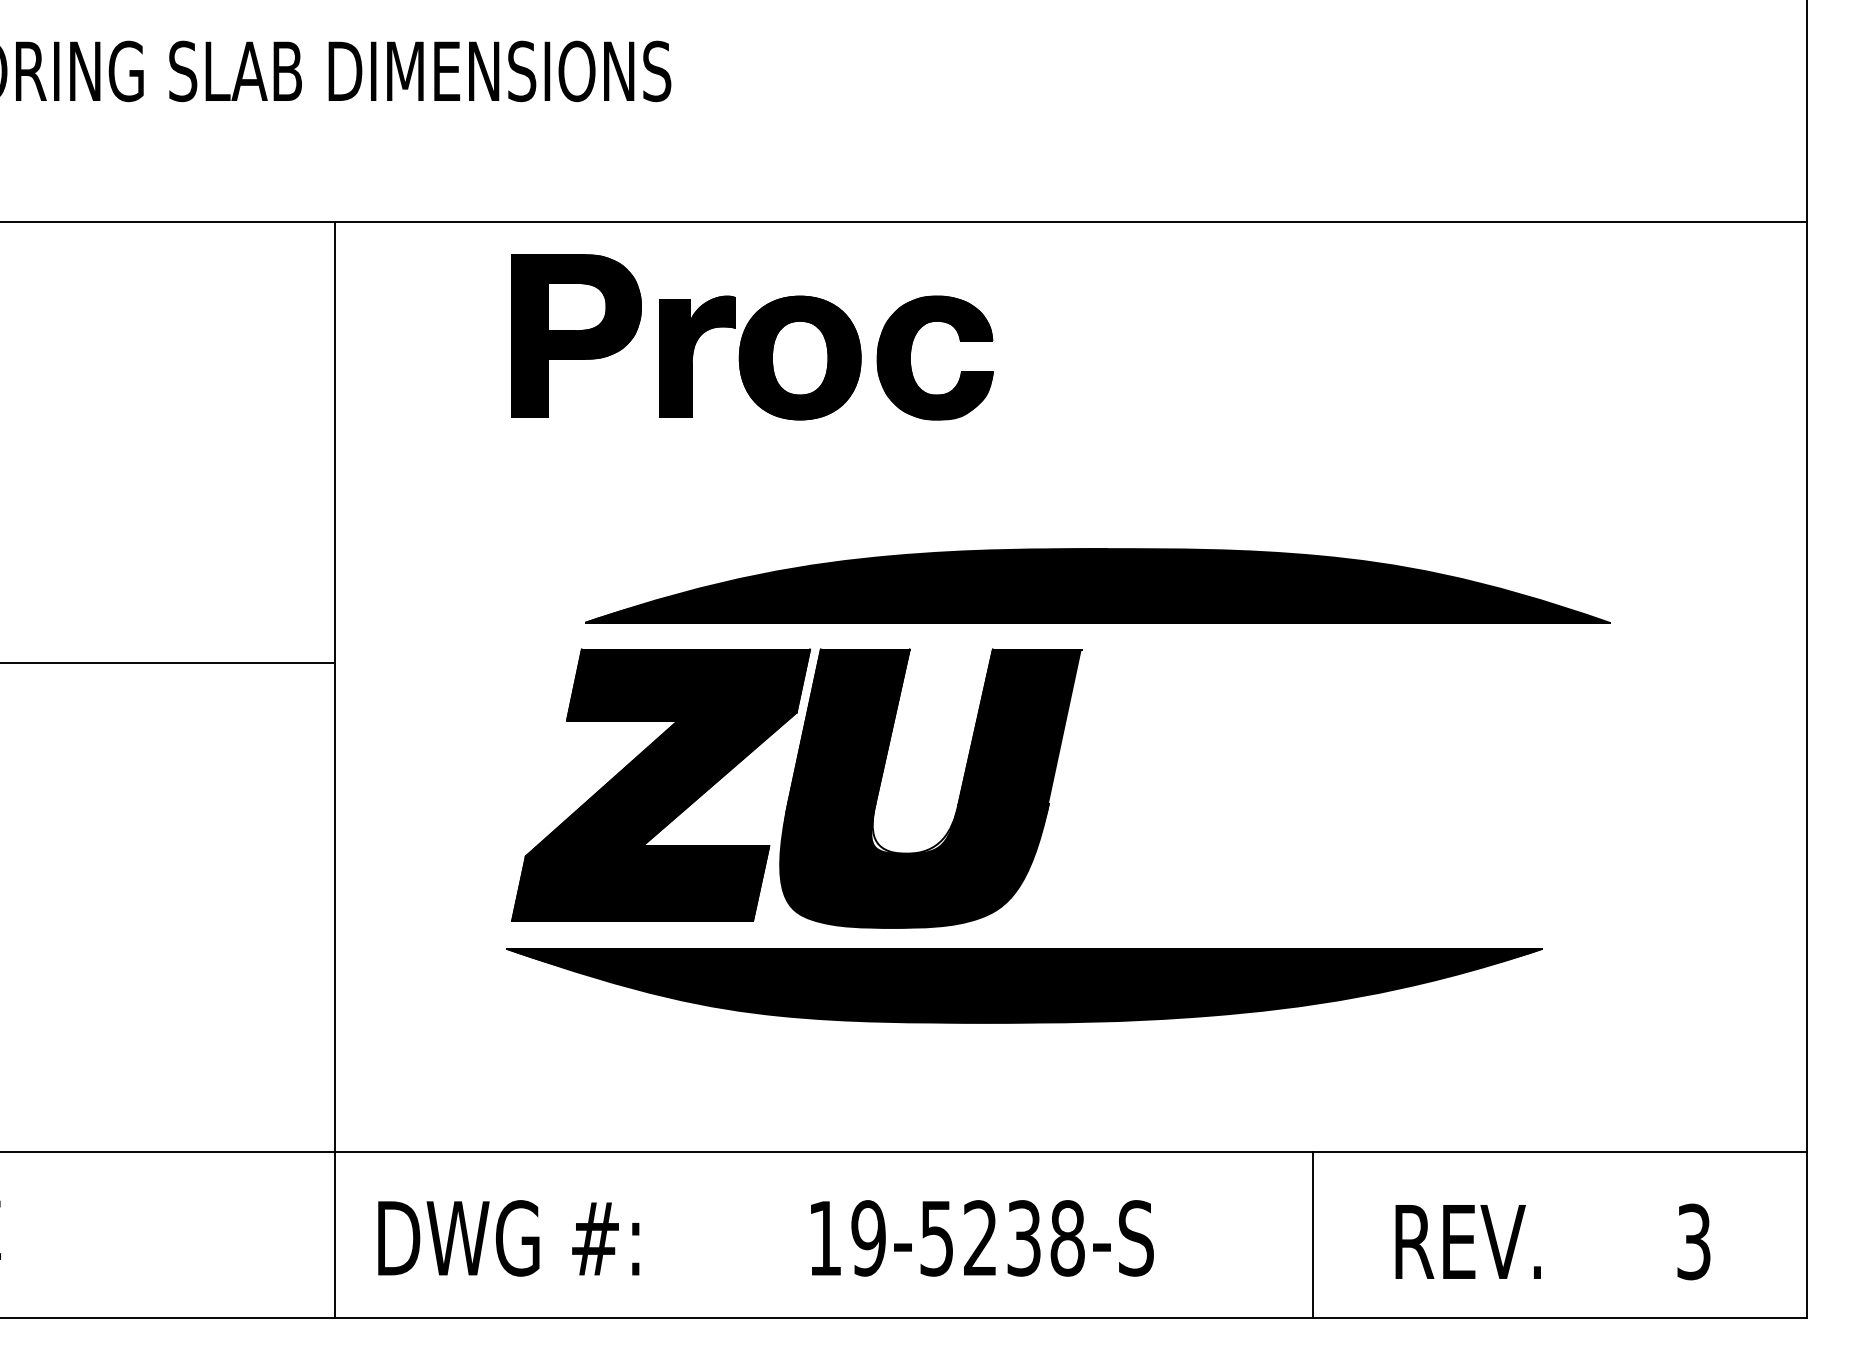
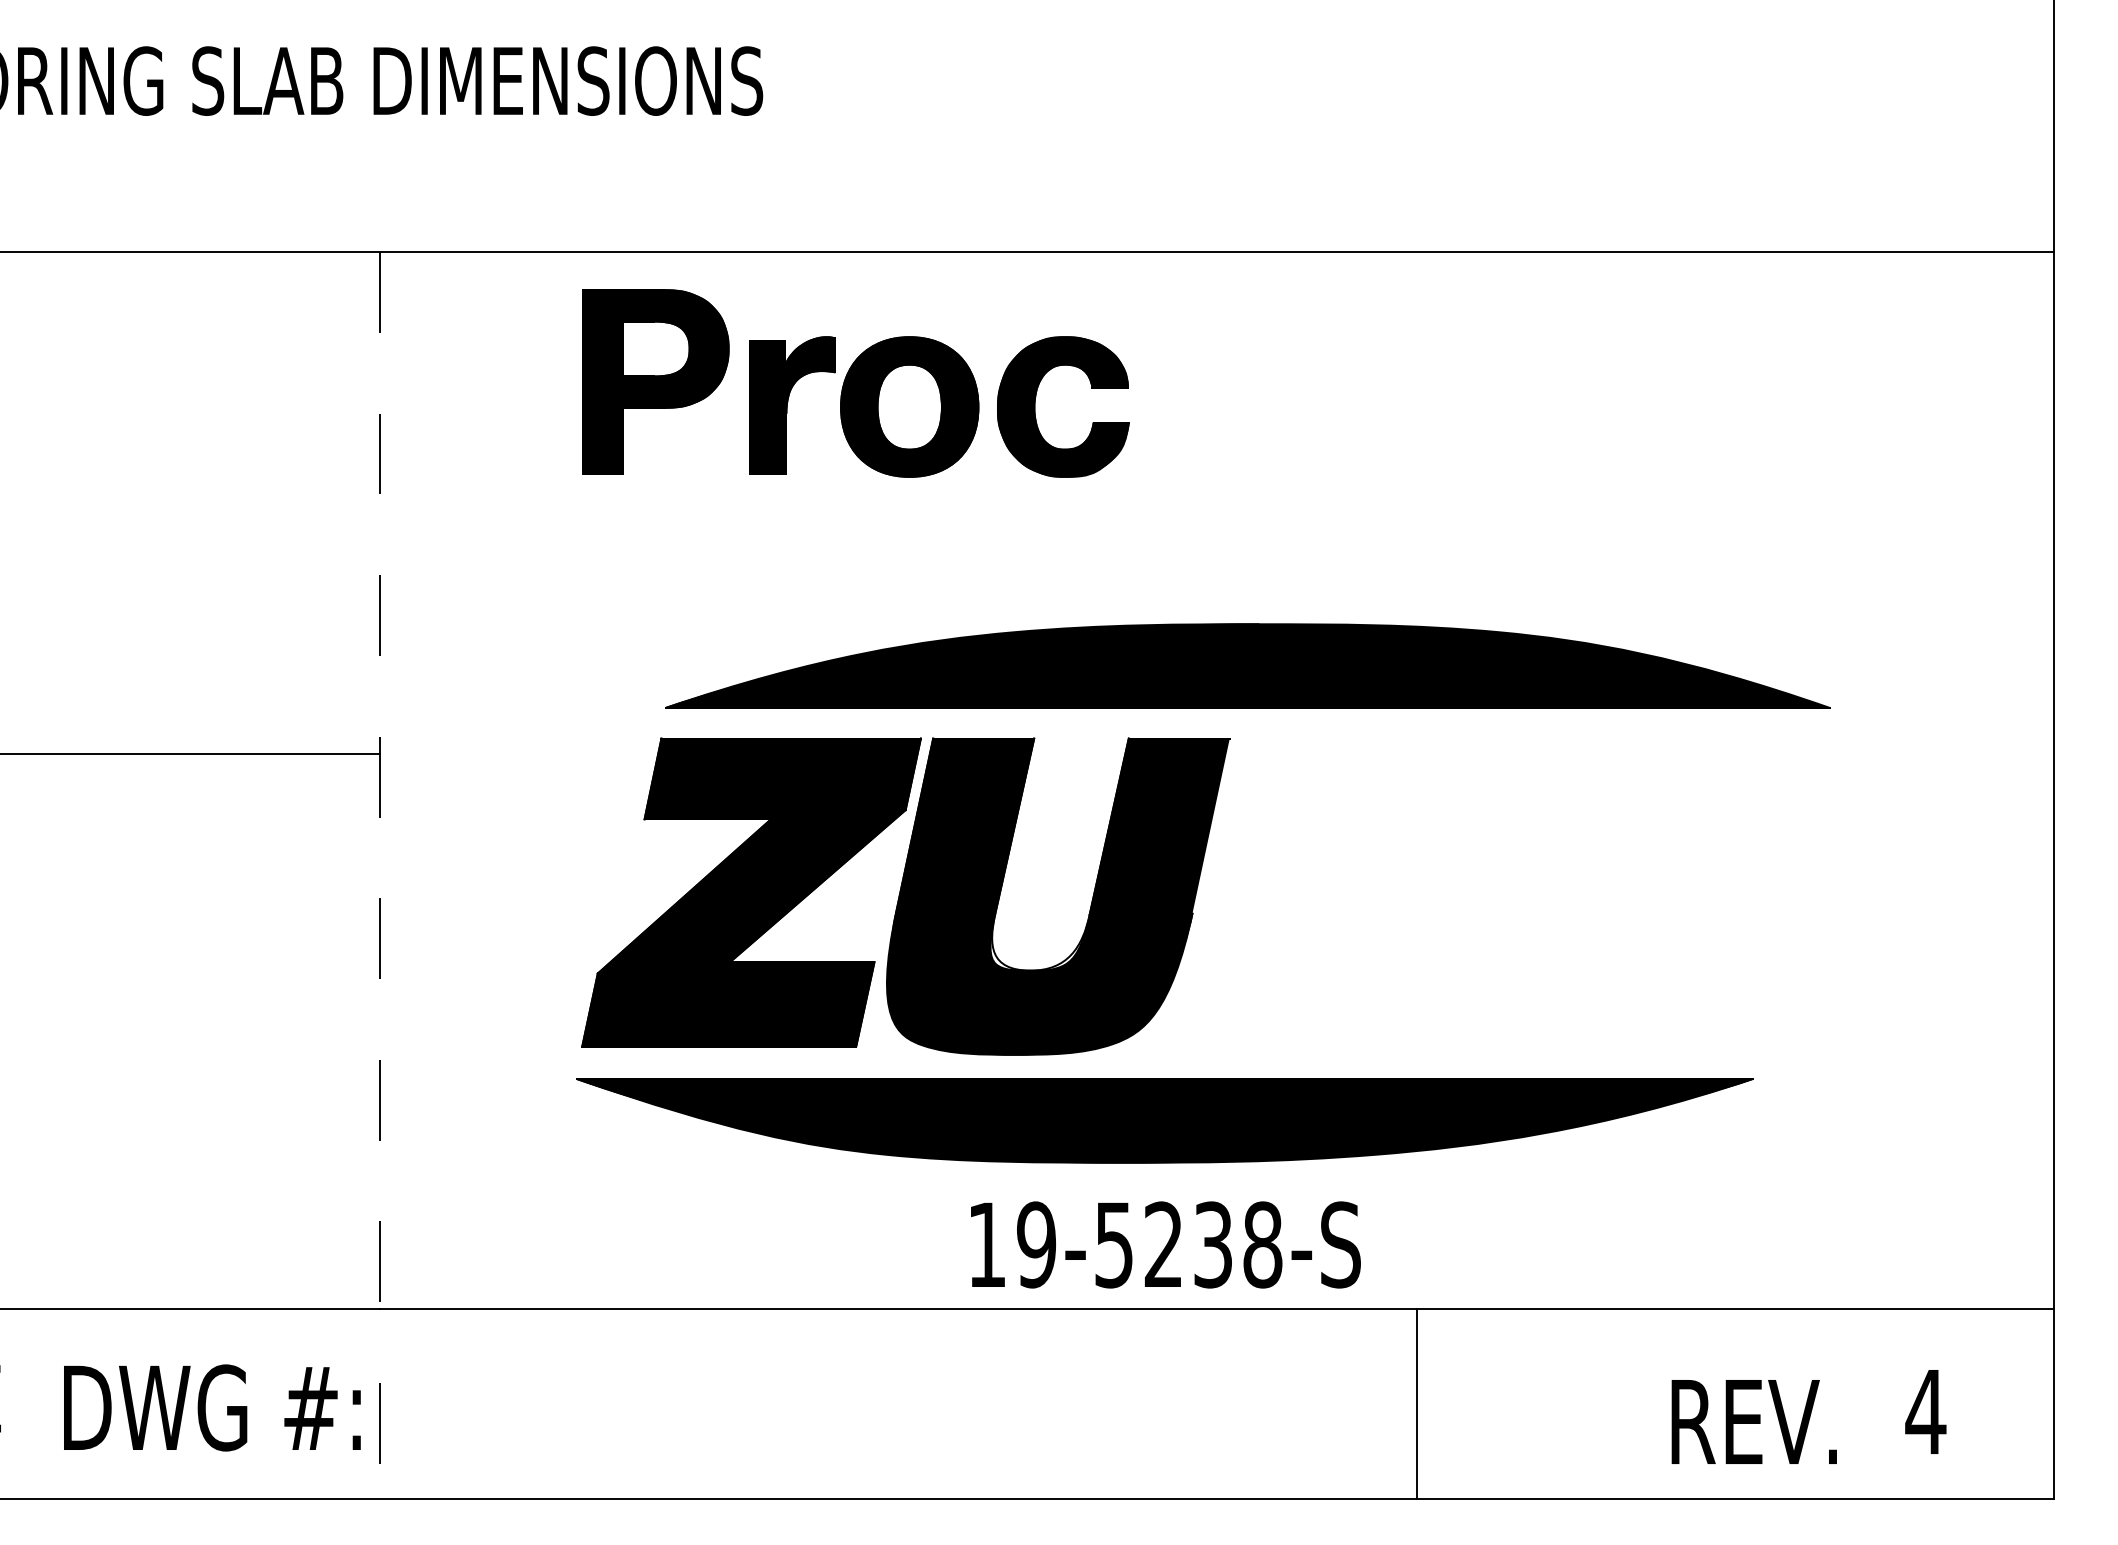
line: (334, 770) -> (380, 875), solid -> dashed
line: (1312, 1234) -> (1417, 1403), moved
text: (508, 1237) -> (212, 1407), moved
text: (982, 1237) -> (1165, 1244), moved
text: (1467, 1241) -> (1753, 1421), moved
text: (1693, 1241) -> (1925, 1411), 3 -> 4

